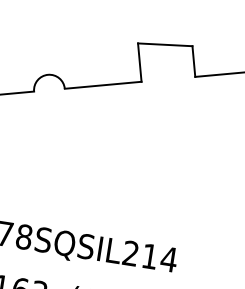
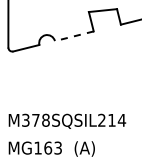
line: (103, 85) -> (74, 36), solid -> dashed

